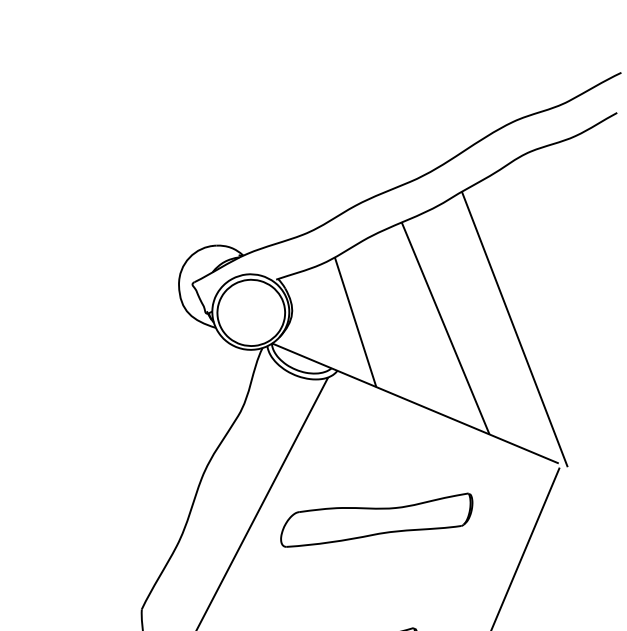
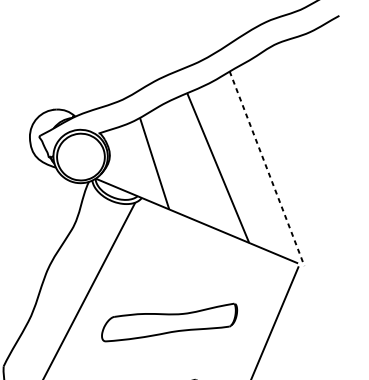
line: (514, 329) -> (266, 168), solid -> dashed
part: (376, 519) -> (169, 322), moved

